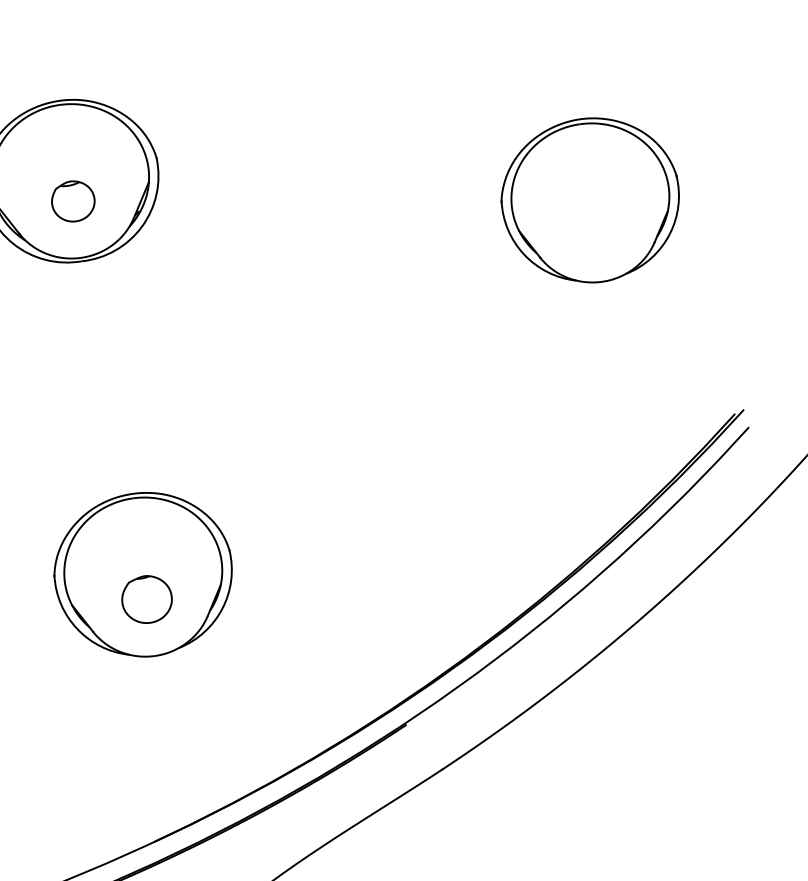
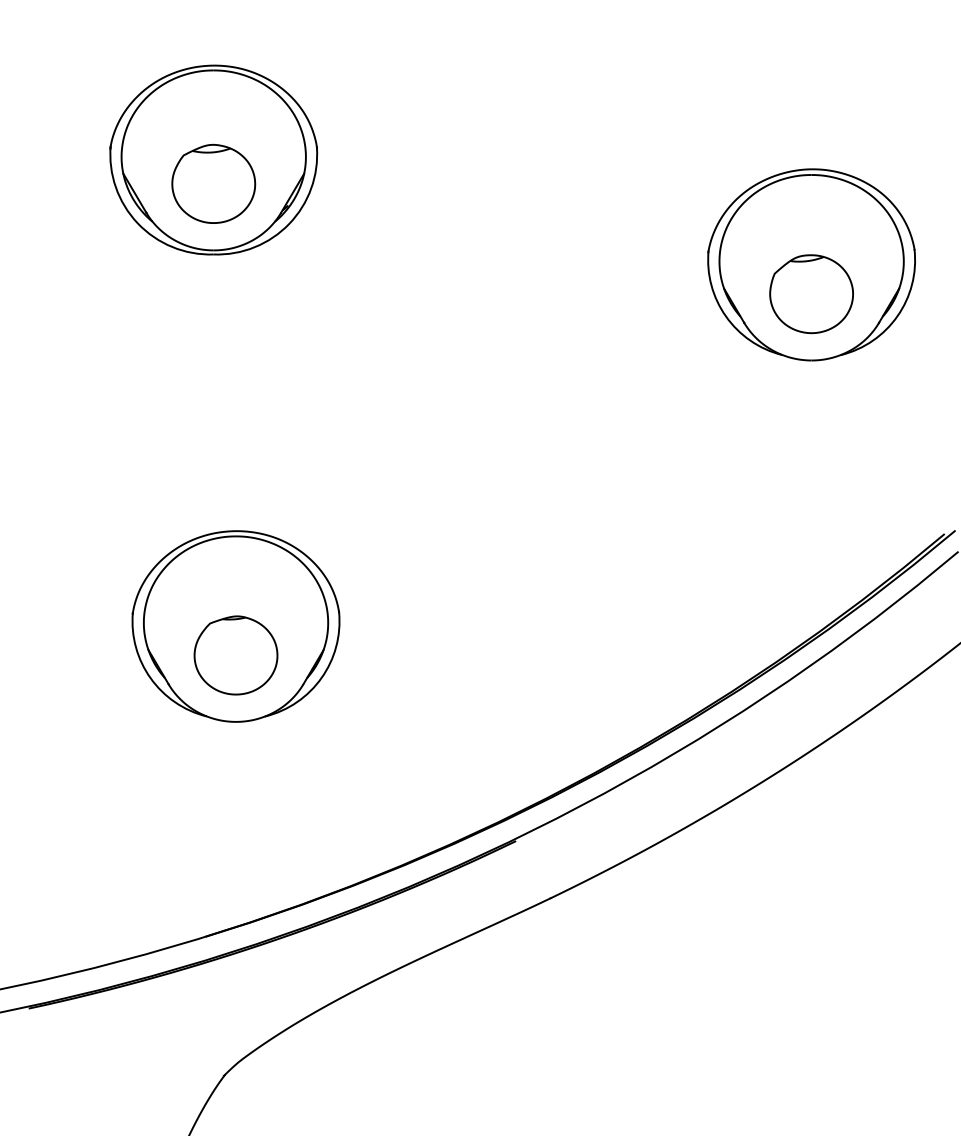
part: (72, 201) -> (213, 183), size x1.67
part: (594, 225) -> (811, 294), added
part: (146, 599) -> (235, 655), size x1.43

